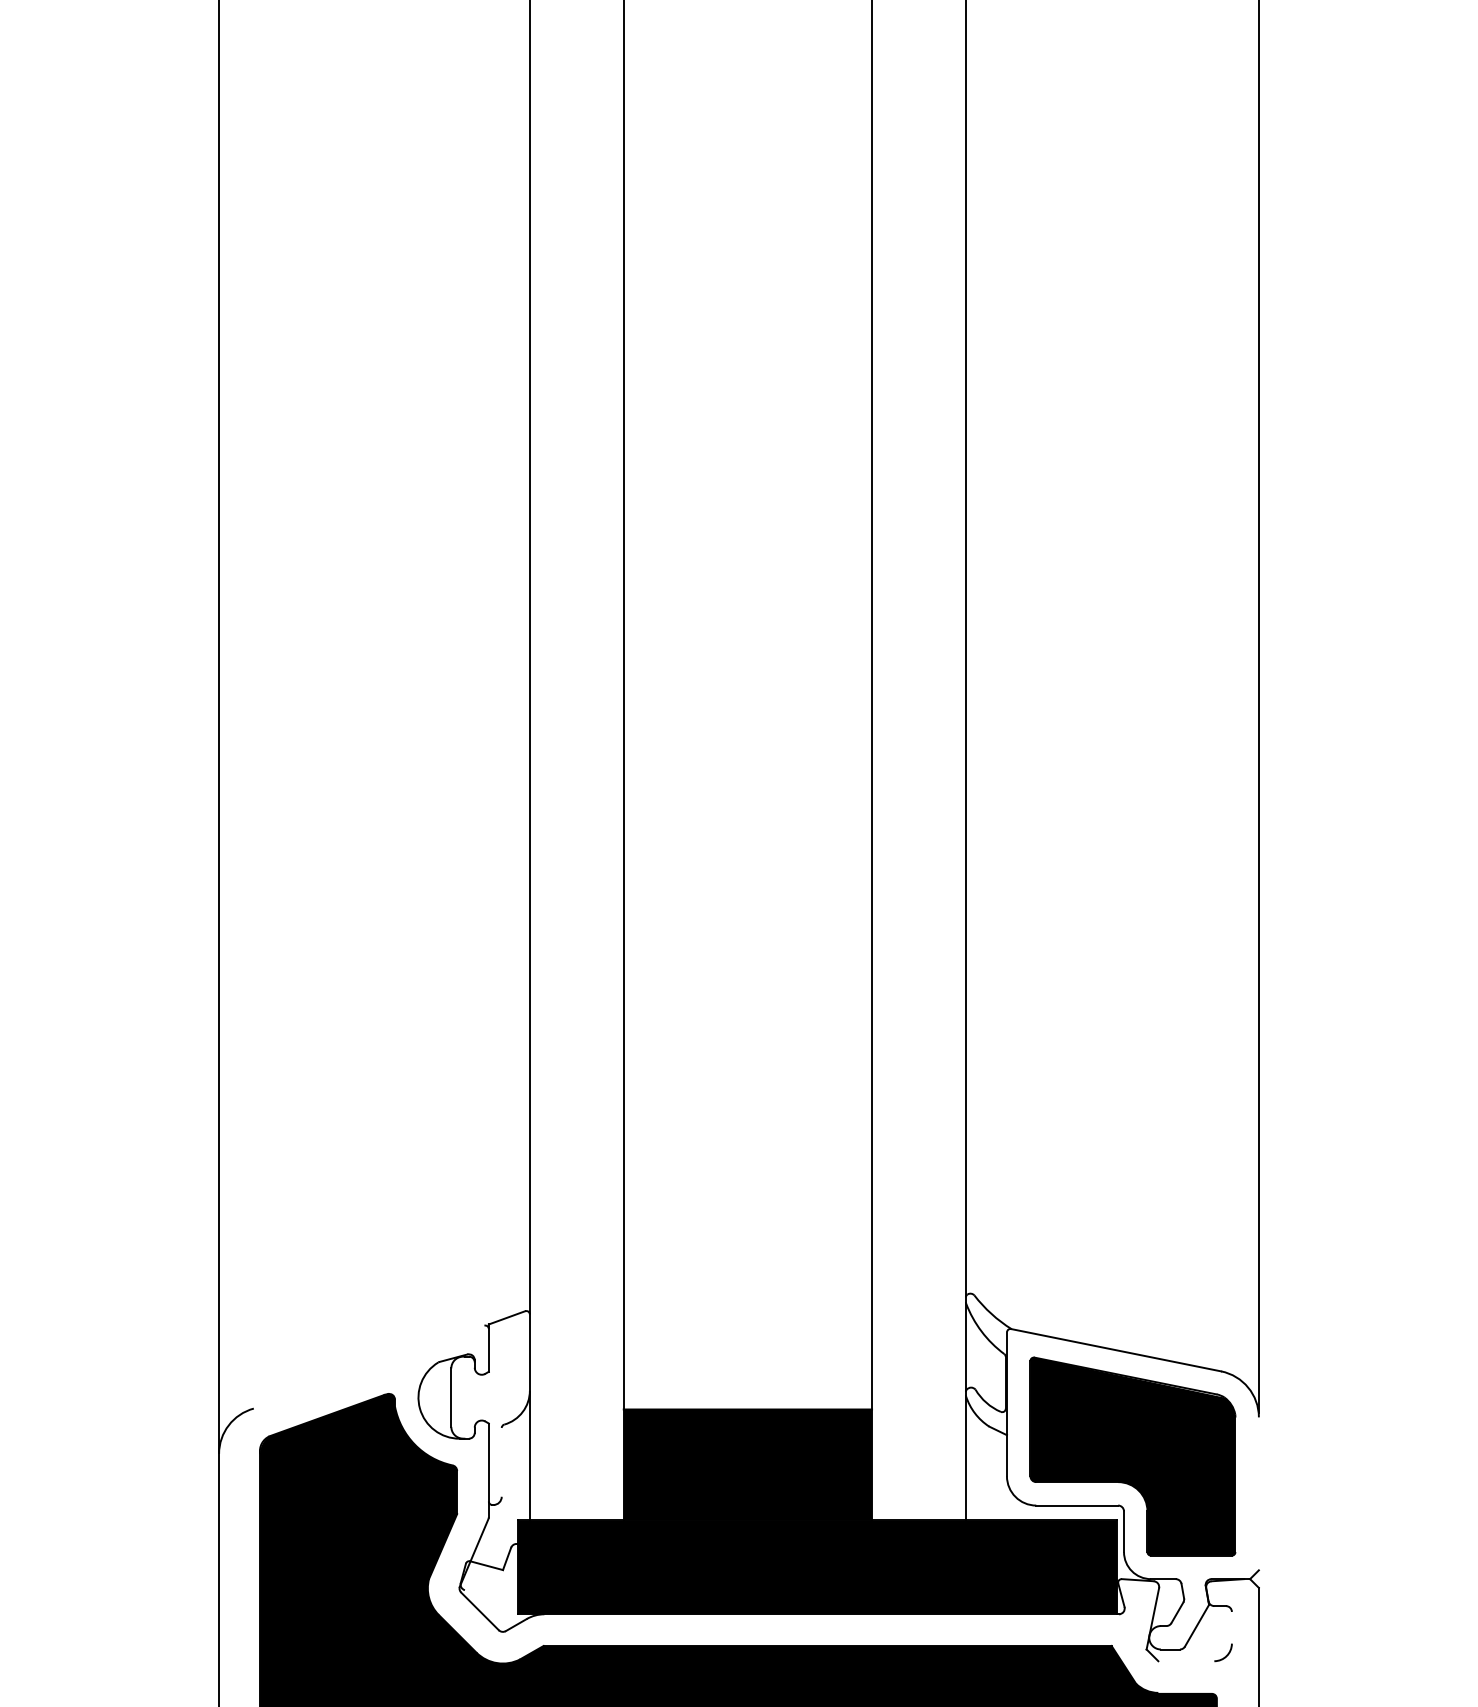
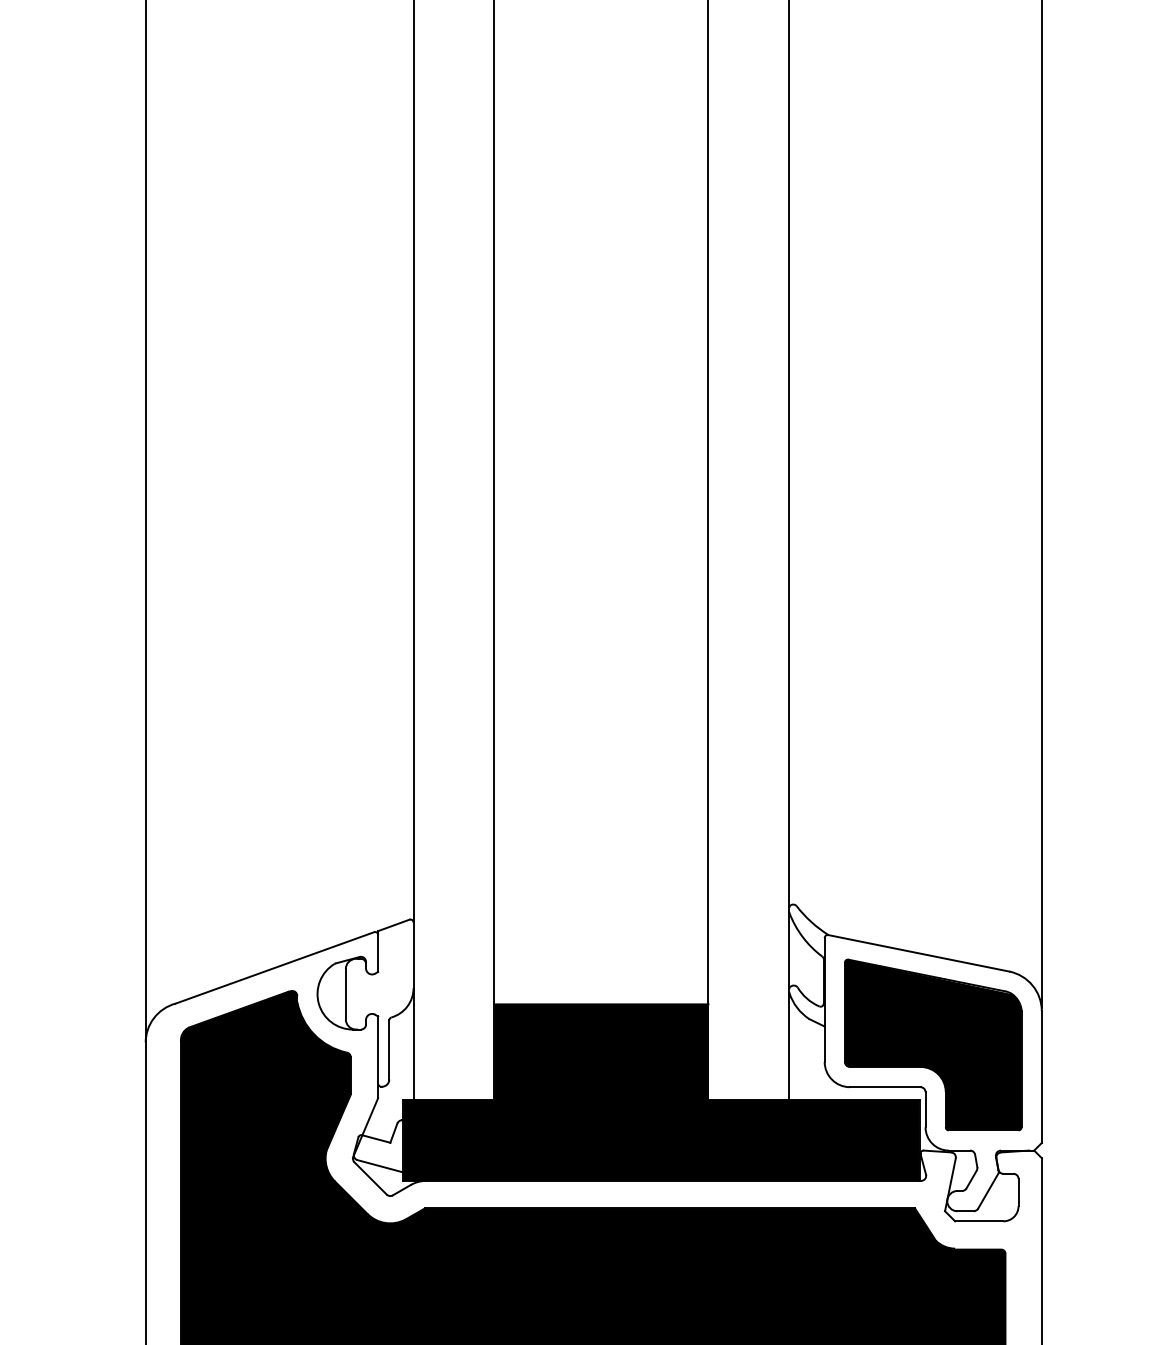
line: (368, 1366) -> (274, 967), added
line: (501, 1461) -> (389, 1049), added
line: (1258, 1493) -> (1041, 1076), added
line: (491, 1597) -> (380, 1166), added
line: (1231, 1627) -> (1018, 1192), added
line: (1186, 1661) -> (979, 1221), added

